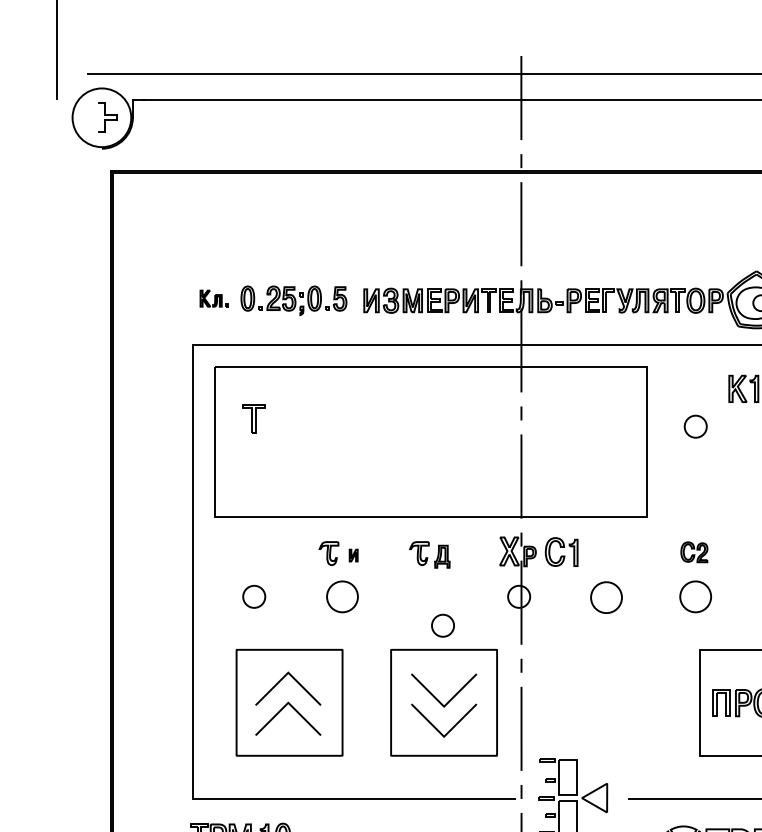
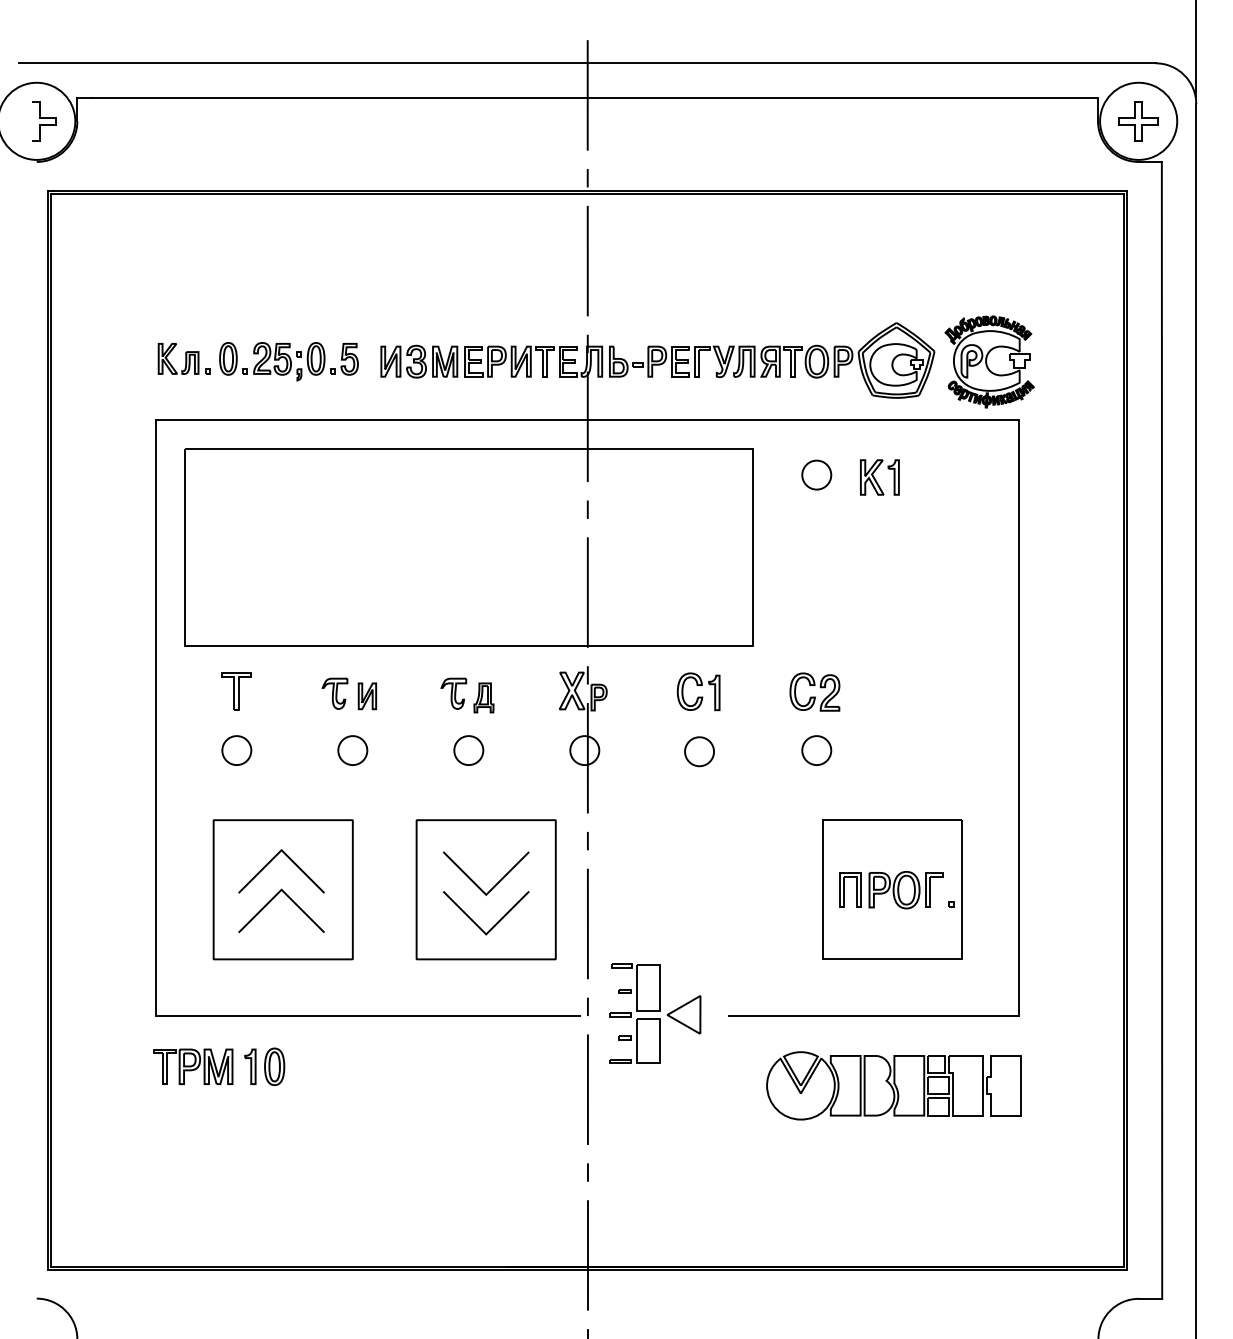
part: (213, 298) -> (183, 358), size x1.43
part: (253, 418) -> (236, 691), moved
part: (695, 426) -> (816, 474), moved
part: (561, 551) -> (698, 691), moved
part: (694, 551) -> (814, 691), size x1.43
part: (353, 555) -> (367, 696), size x1.67
part: (342, 596) -> (352, 750), size x0.71
part: (695, 596) -> (816, 750), size x0.71
part: (606, 597) -> (699, 751), size x0.71
part: (442, 625) -> (468, 750), moved

